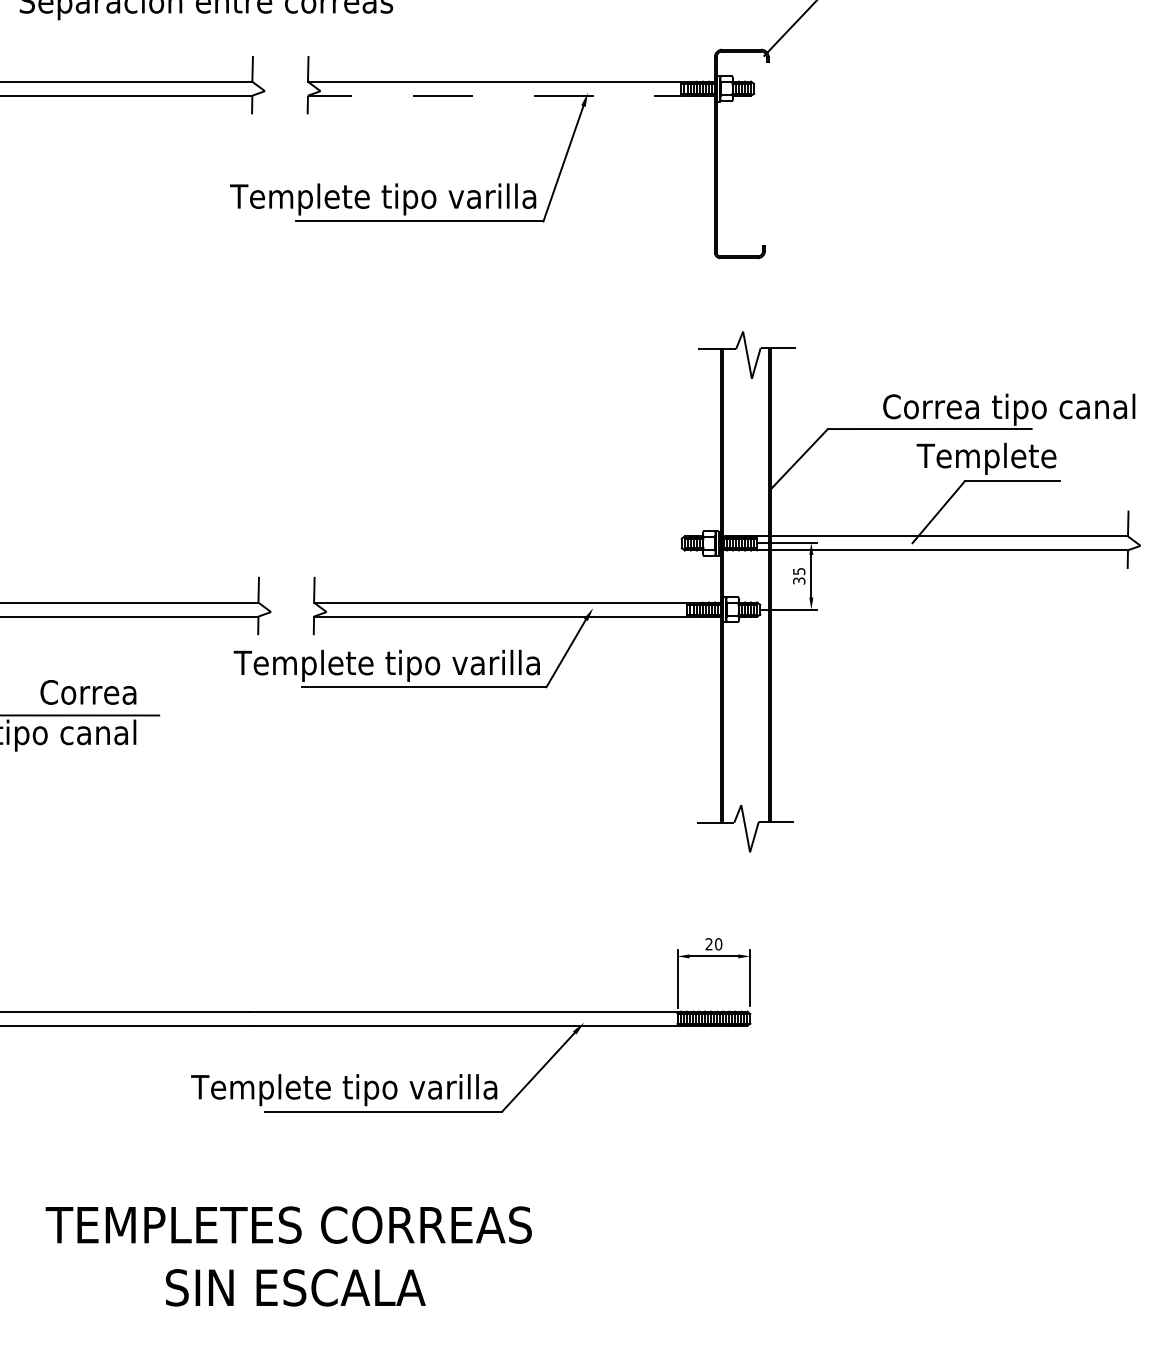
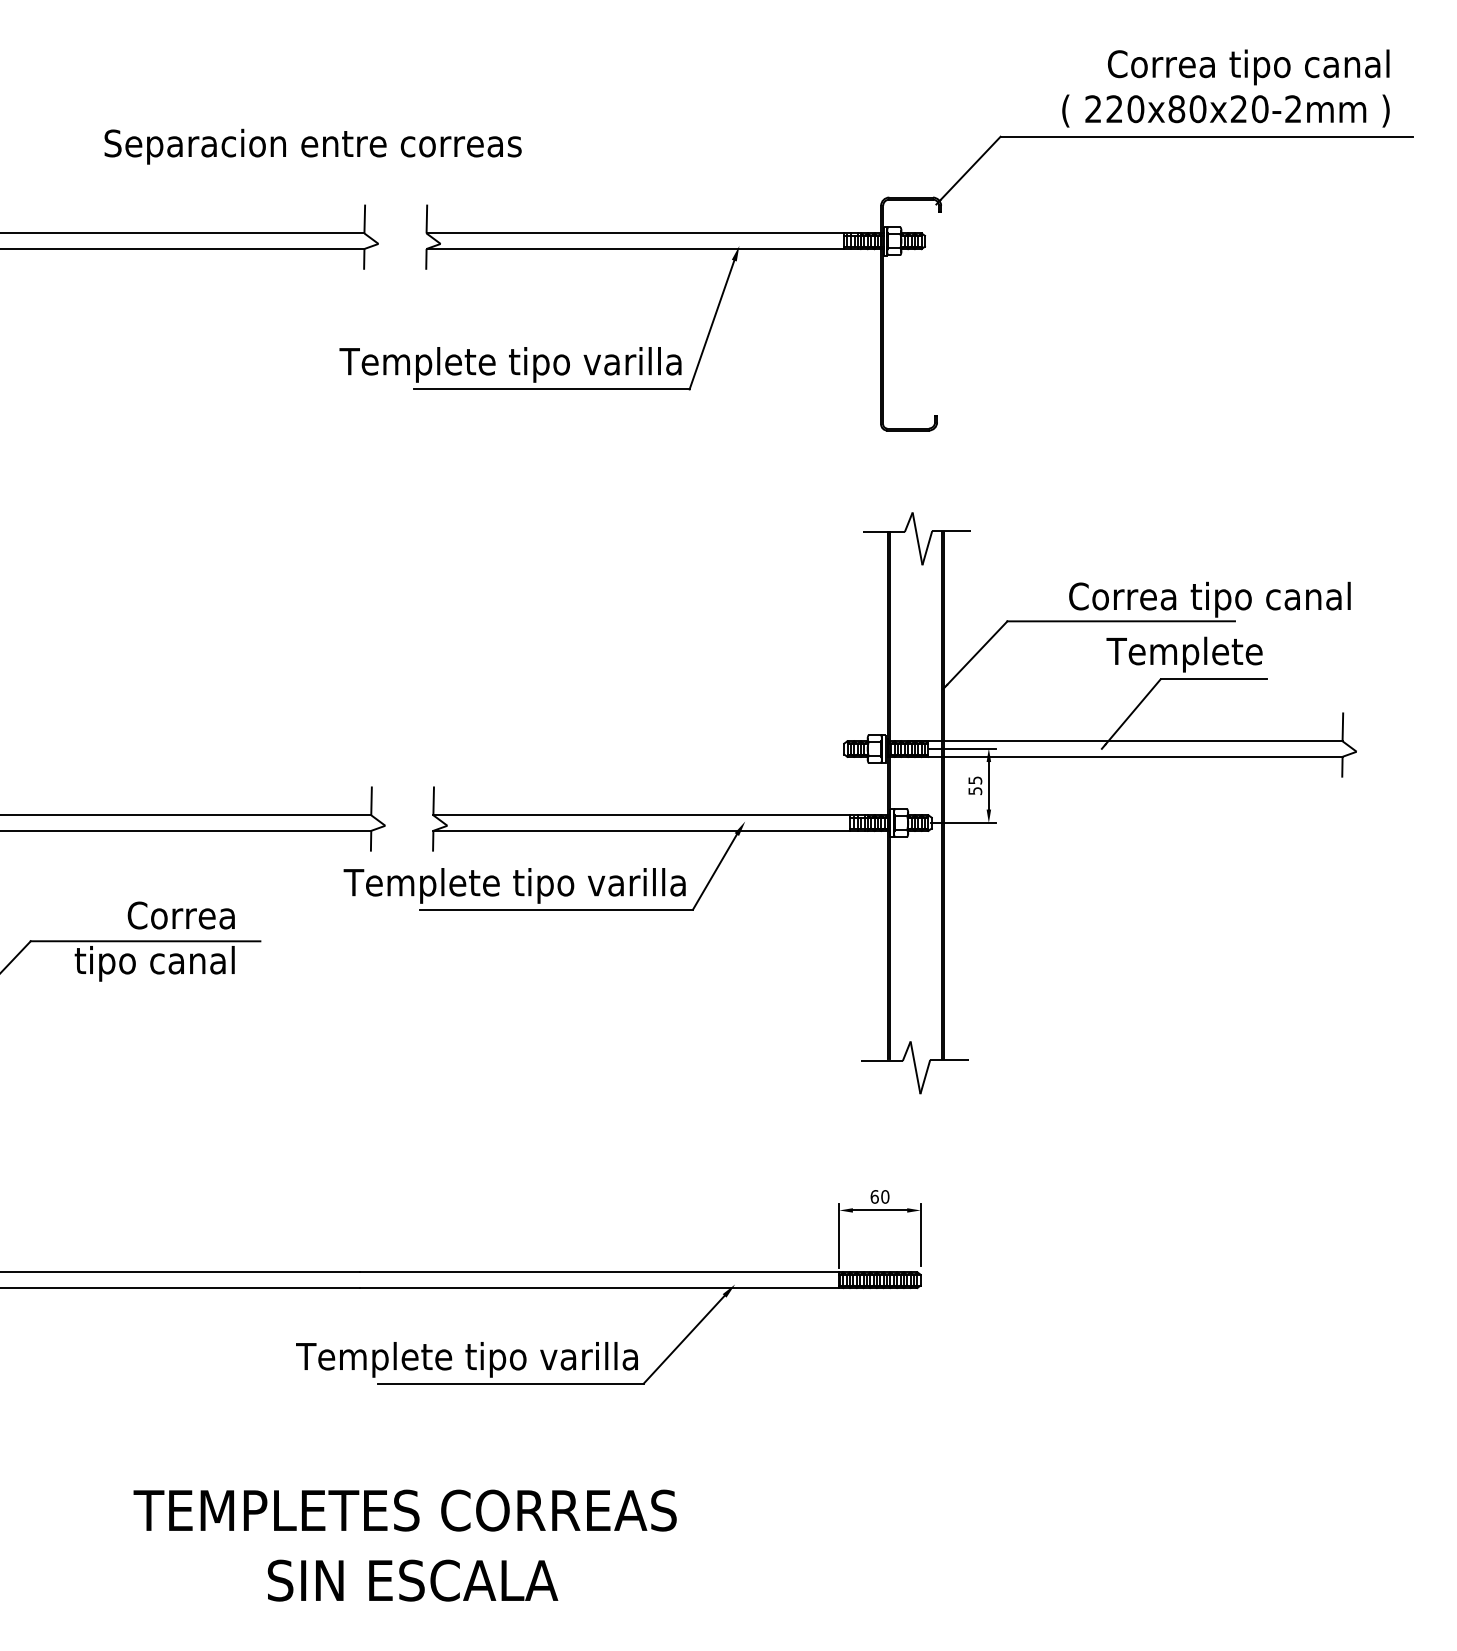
line: (511, 95) -> (653, 248), dashed -> solid
text: (798, 580) -> (974, 790), 35 -> 55
text: (708, 943) -> (874, 1196), 20 -> 60

